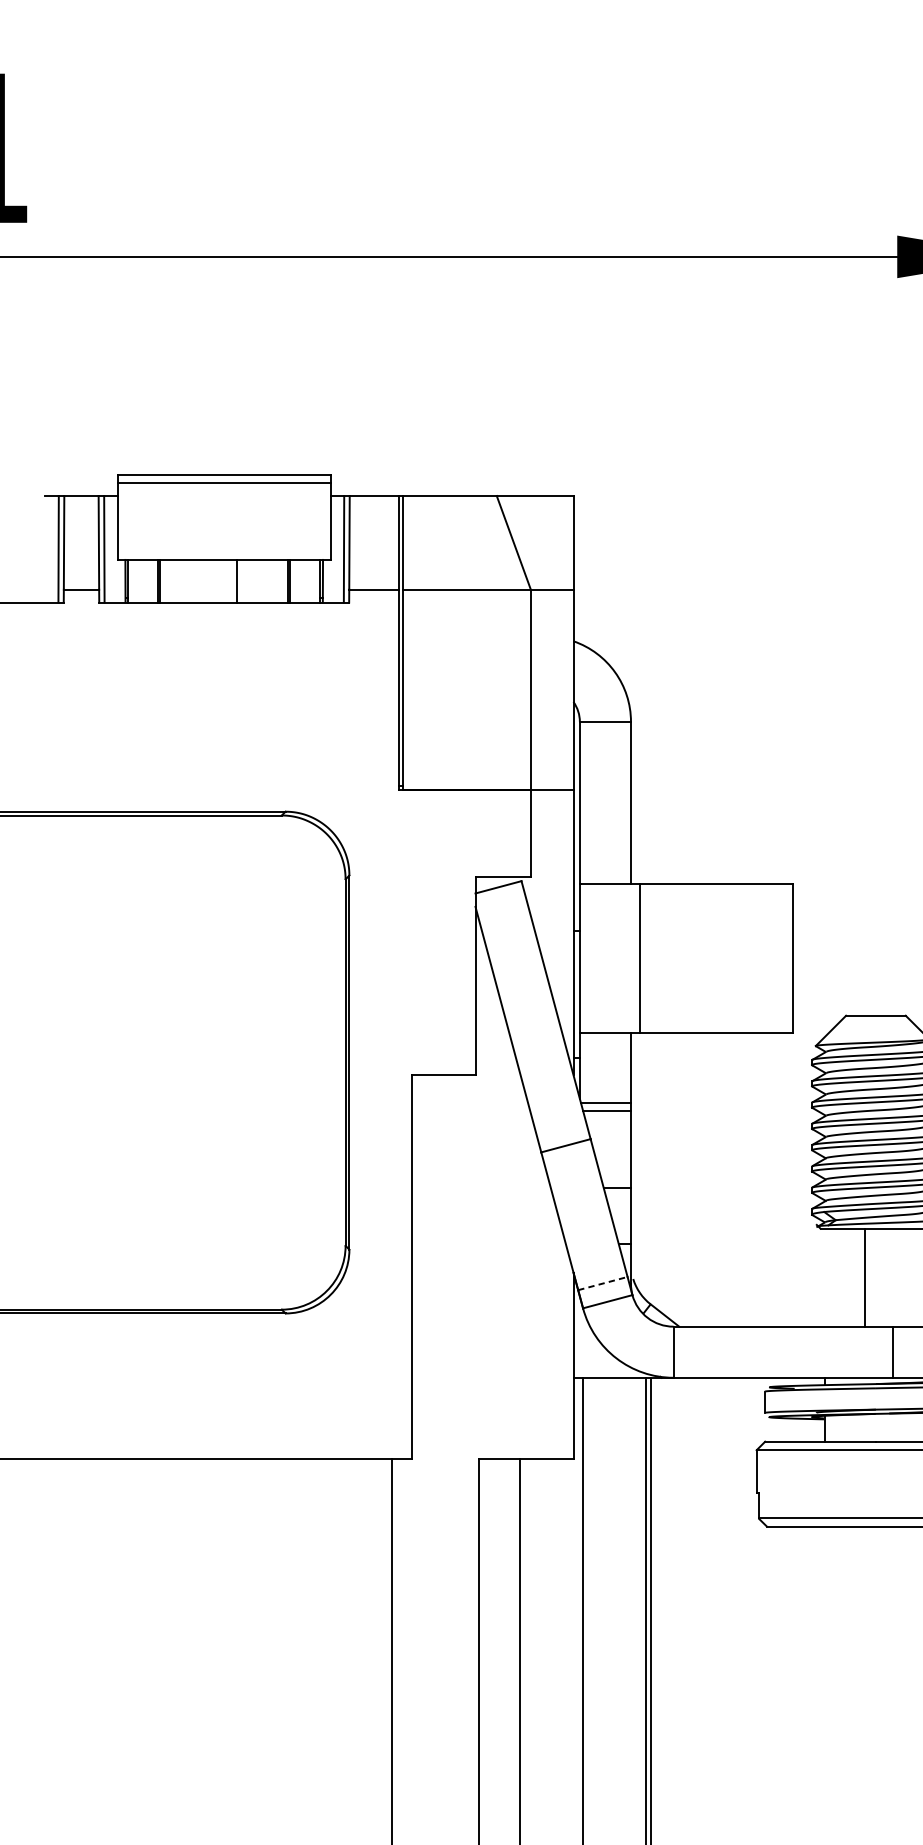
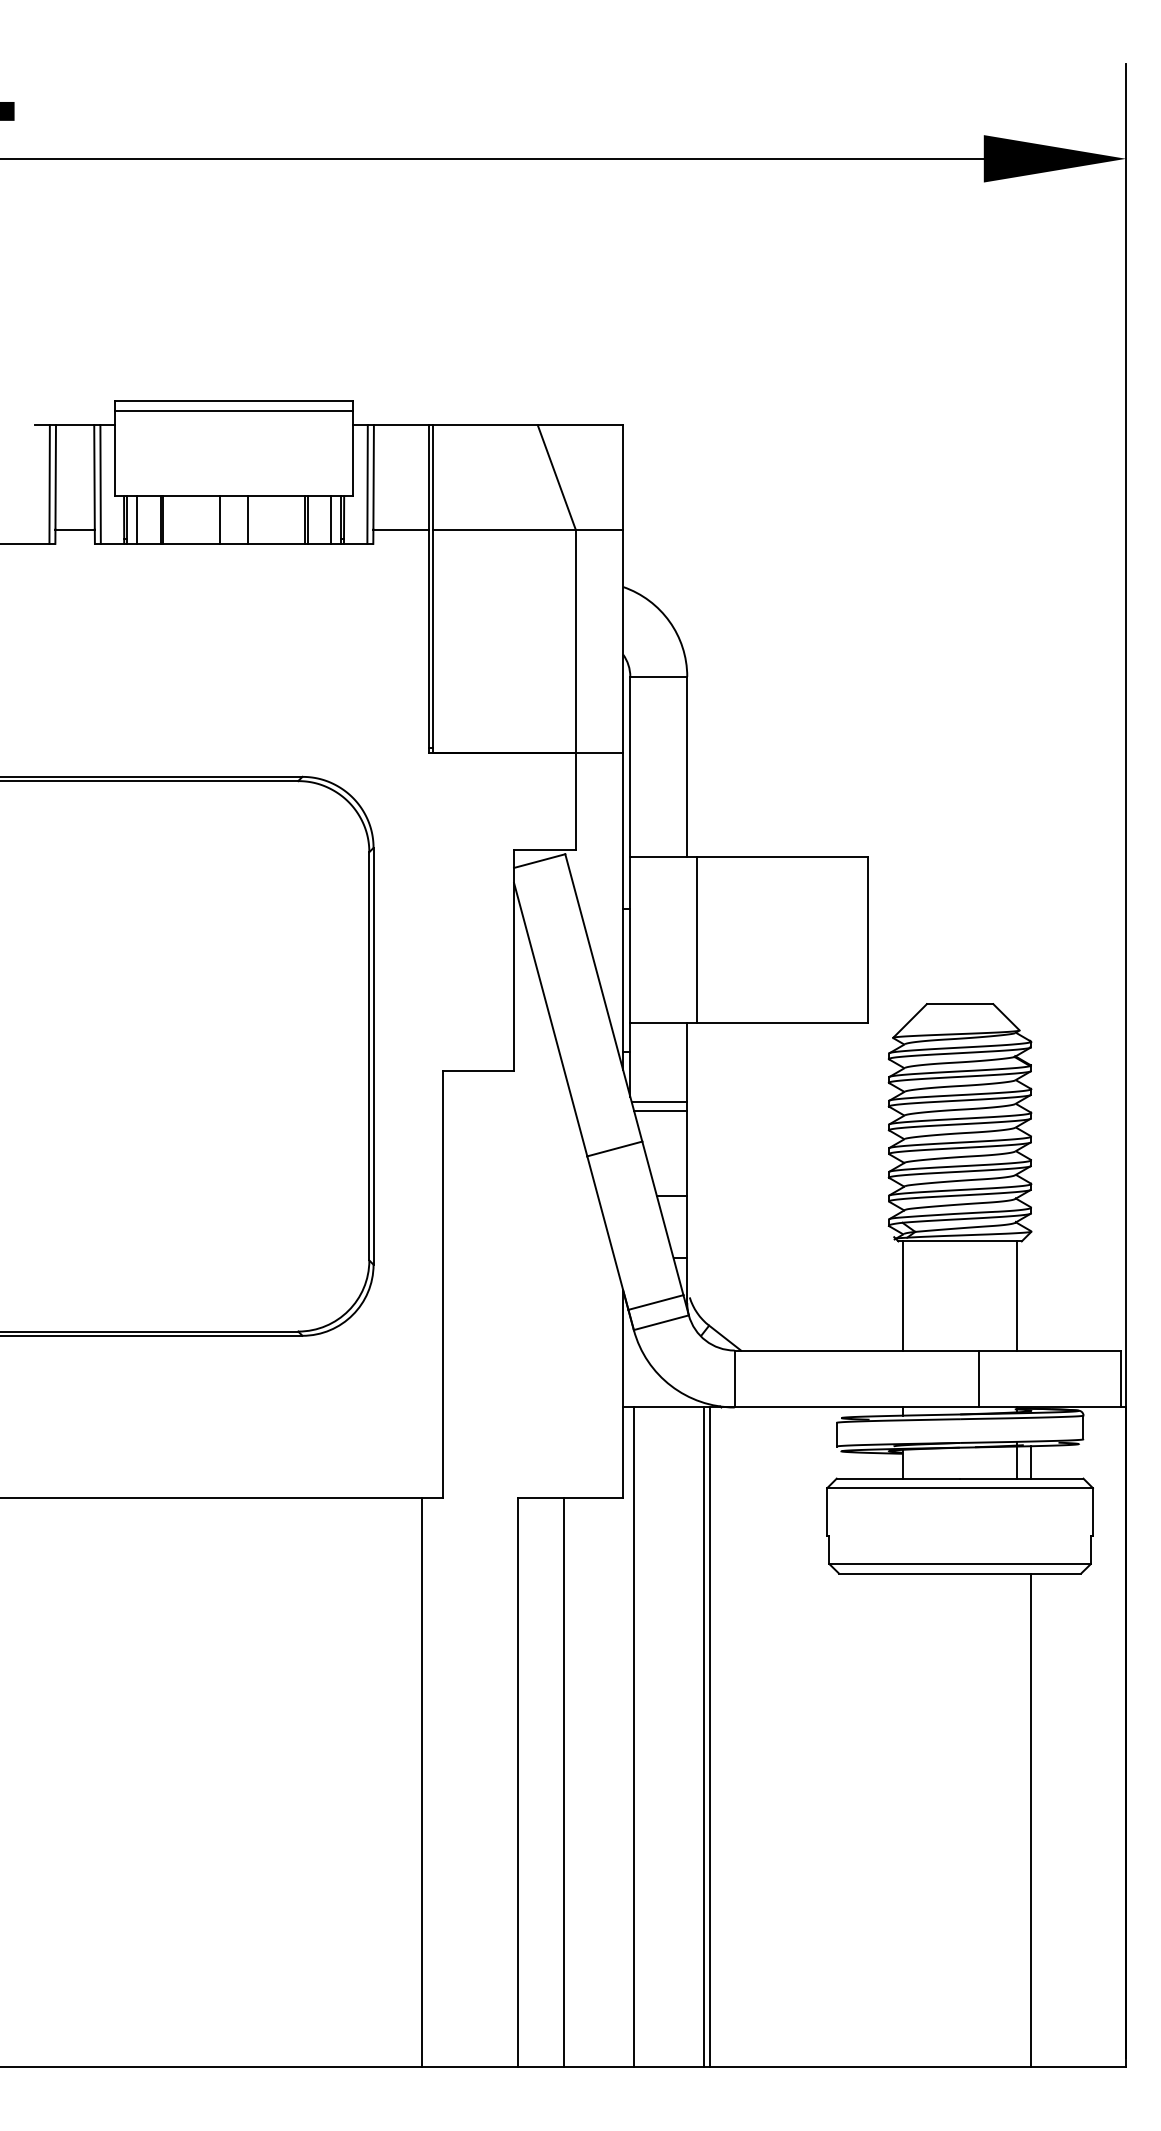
line: (136, 580) -> (136, 519), added
line: (211, 580) -> (219, 519), added
line: (311, 580) -> (331, 519), added
line: (865, 1277) -> (903, 1295), moved
line: (603, 1283) -> (656, 1302), dashed -> solid

